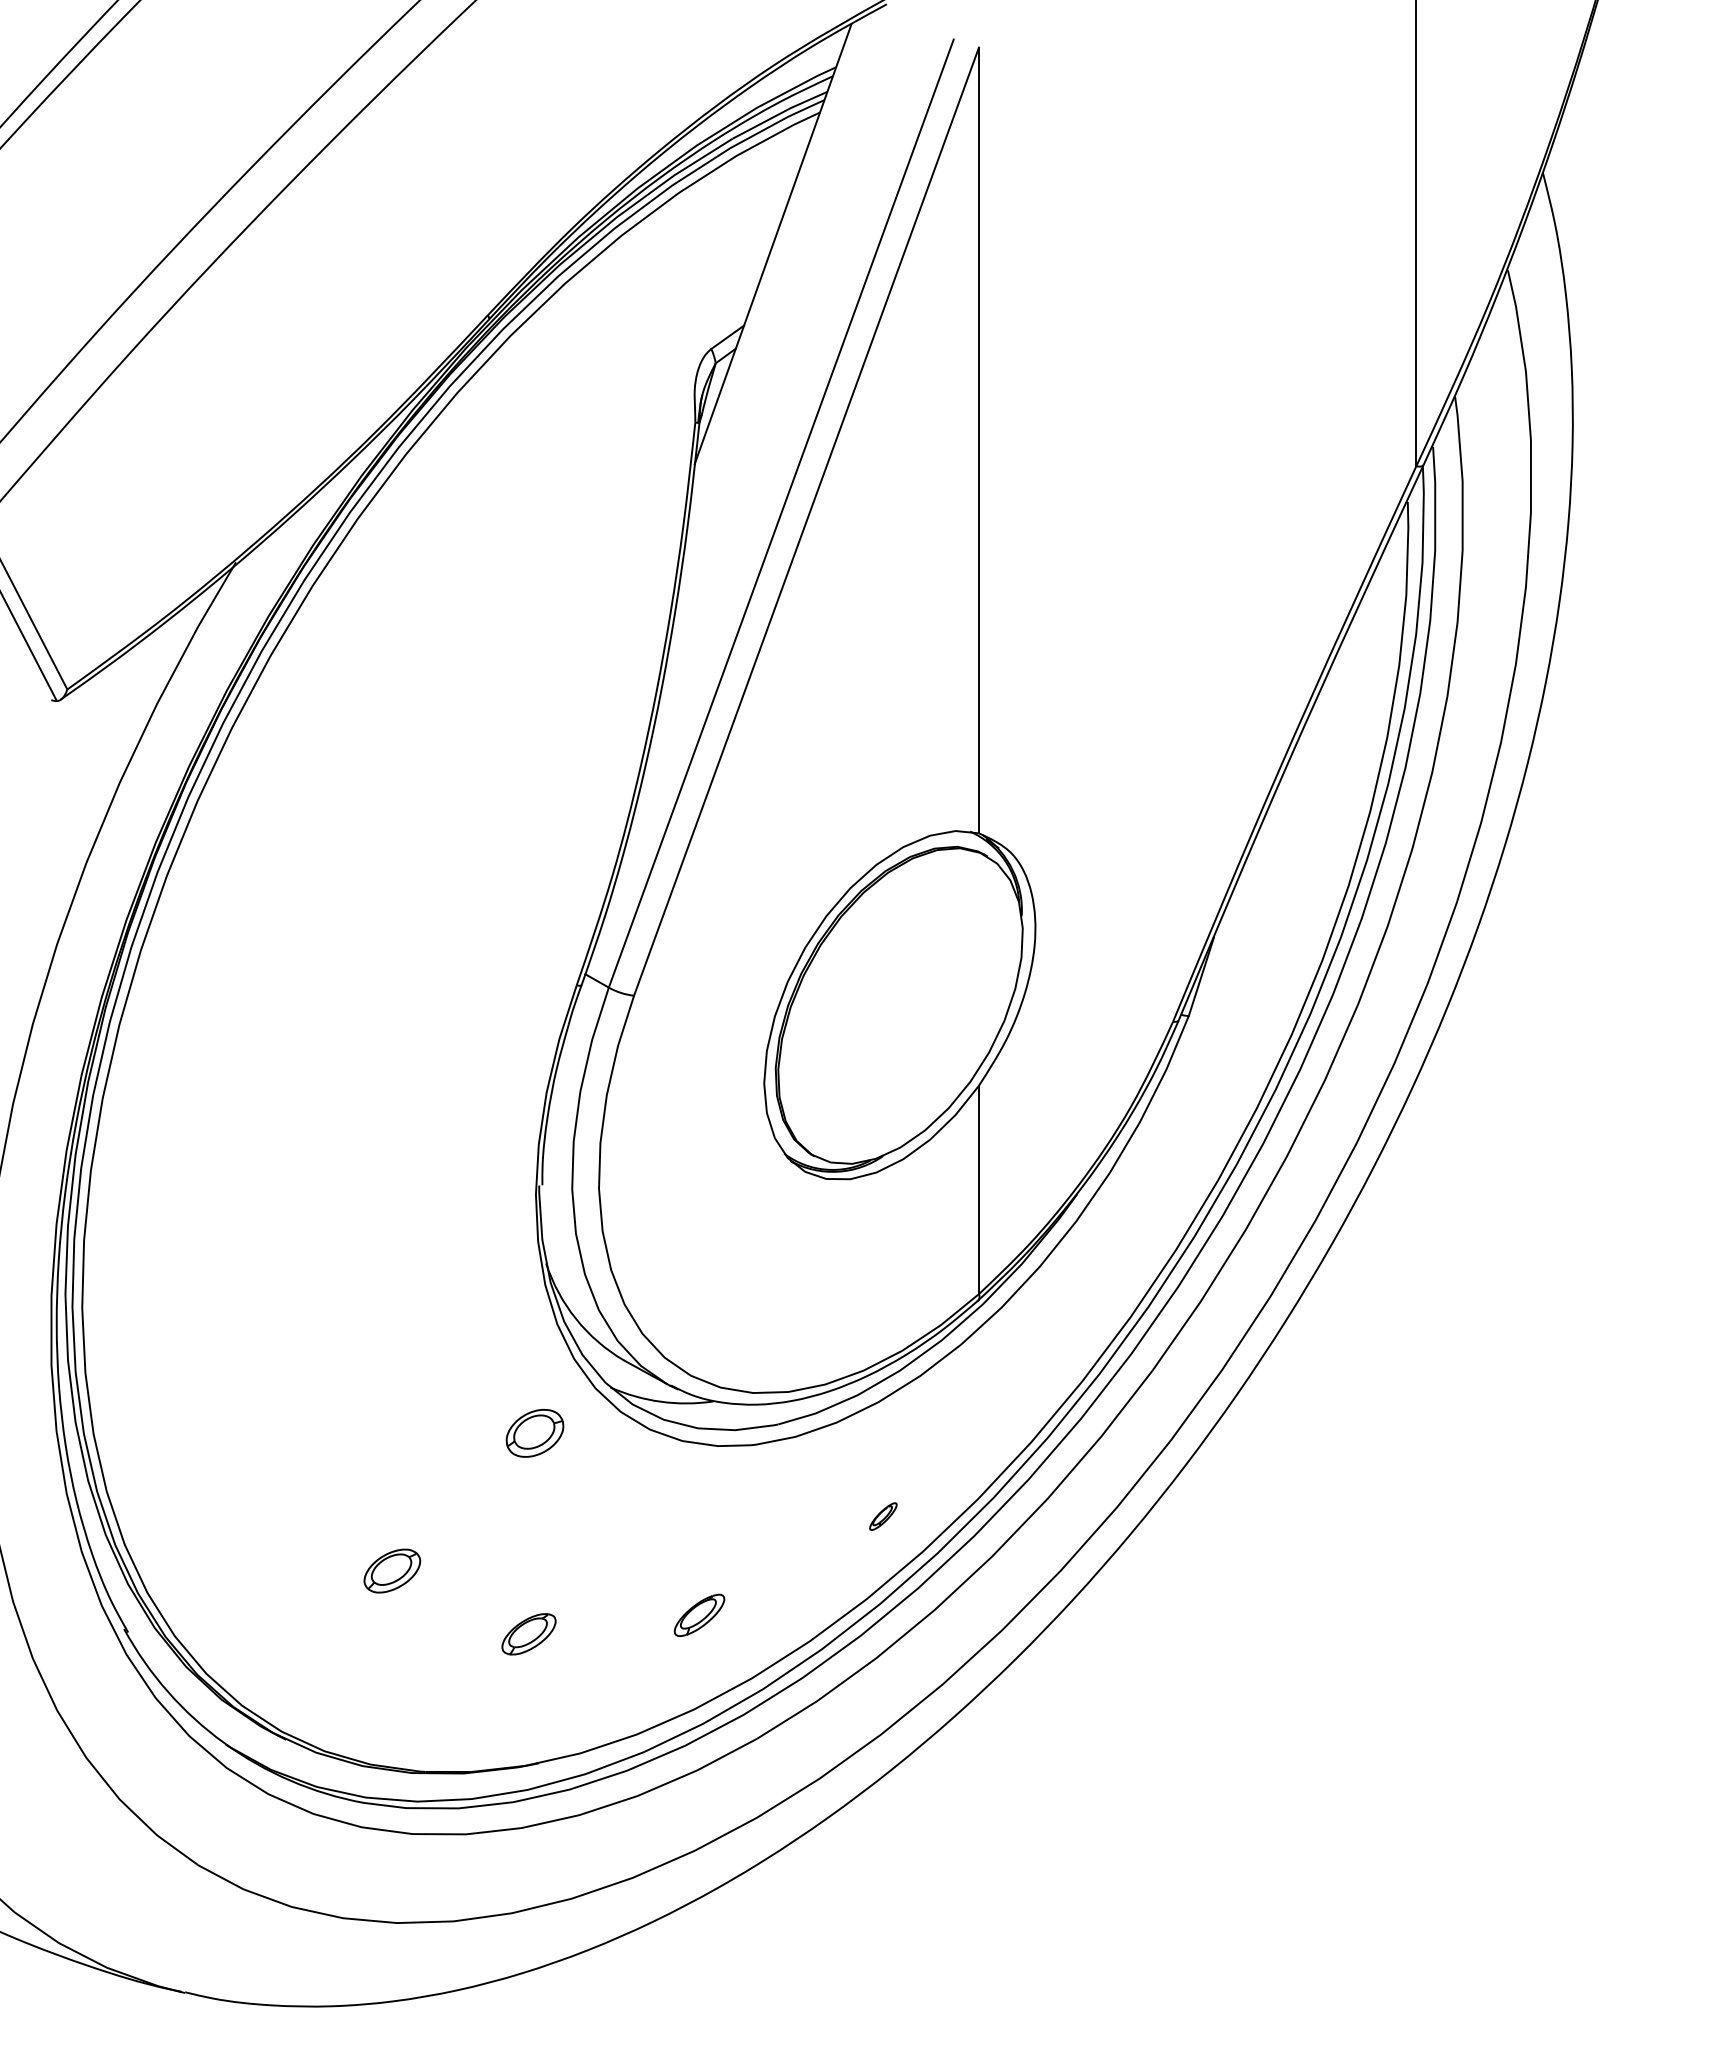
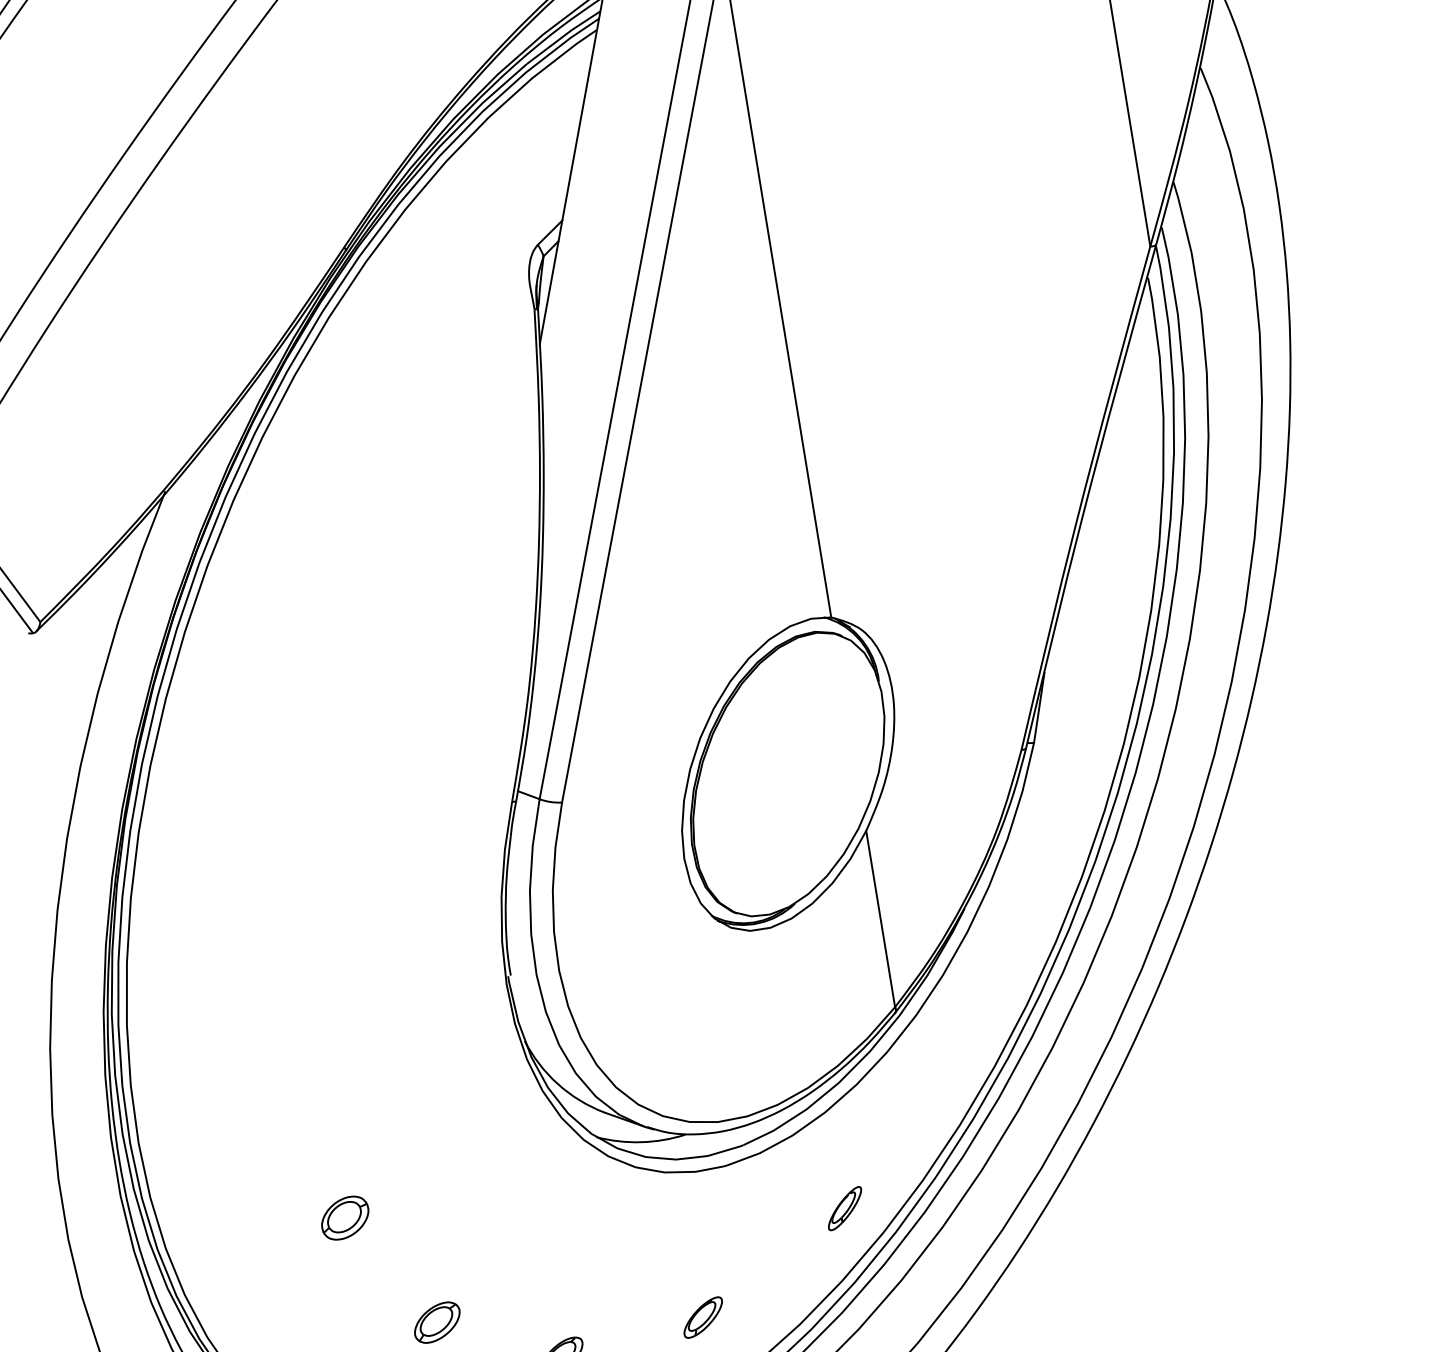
part: (534, 1432) -> (344, 1217), moved
part: (883, 1516) -> (845, 1208), size x1.67

